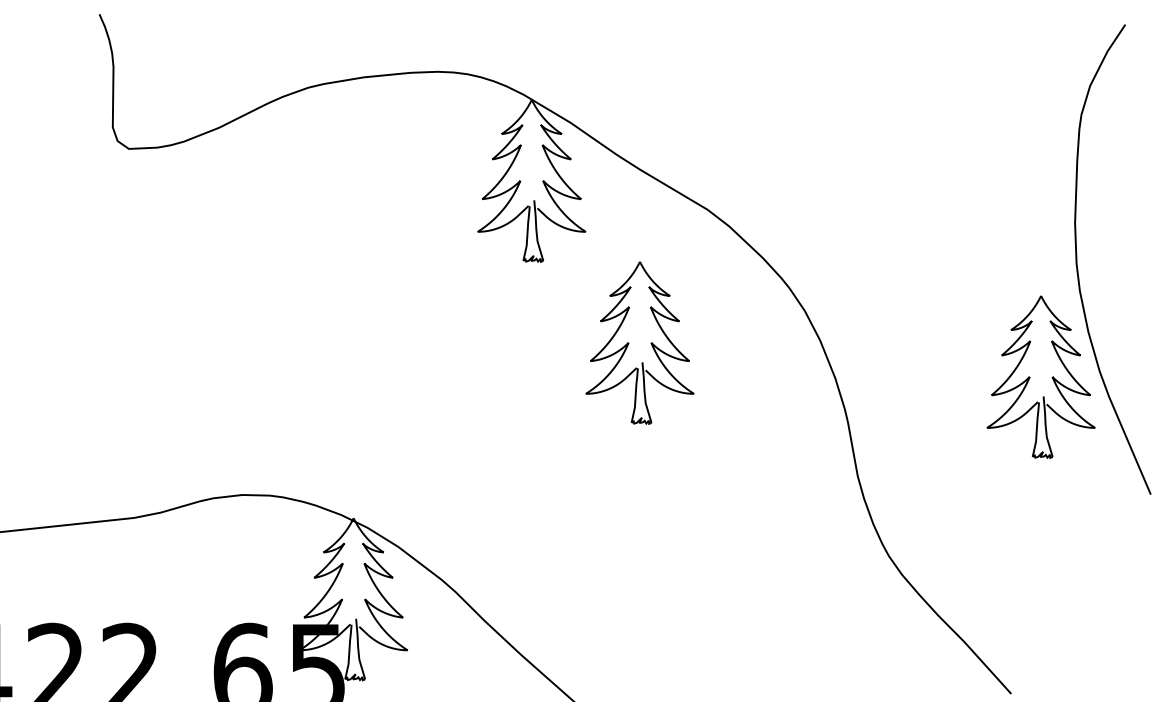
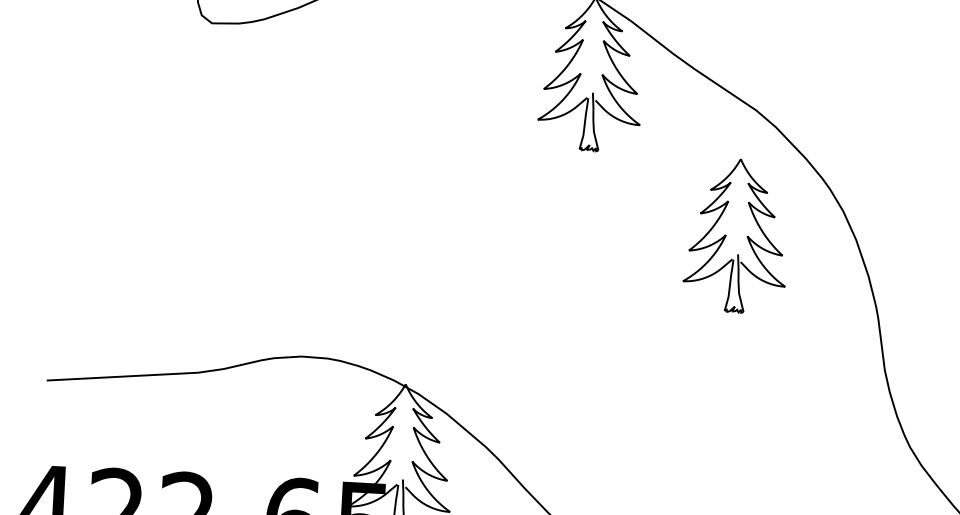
part: (639, 342) -> (736, 235), moved

